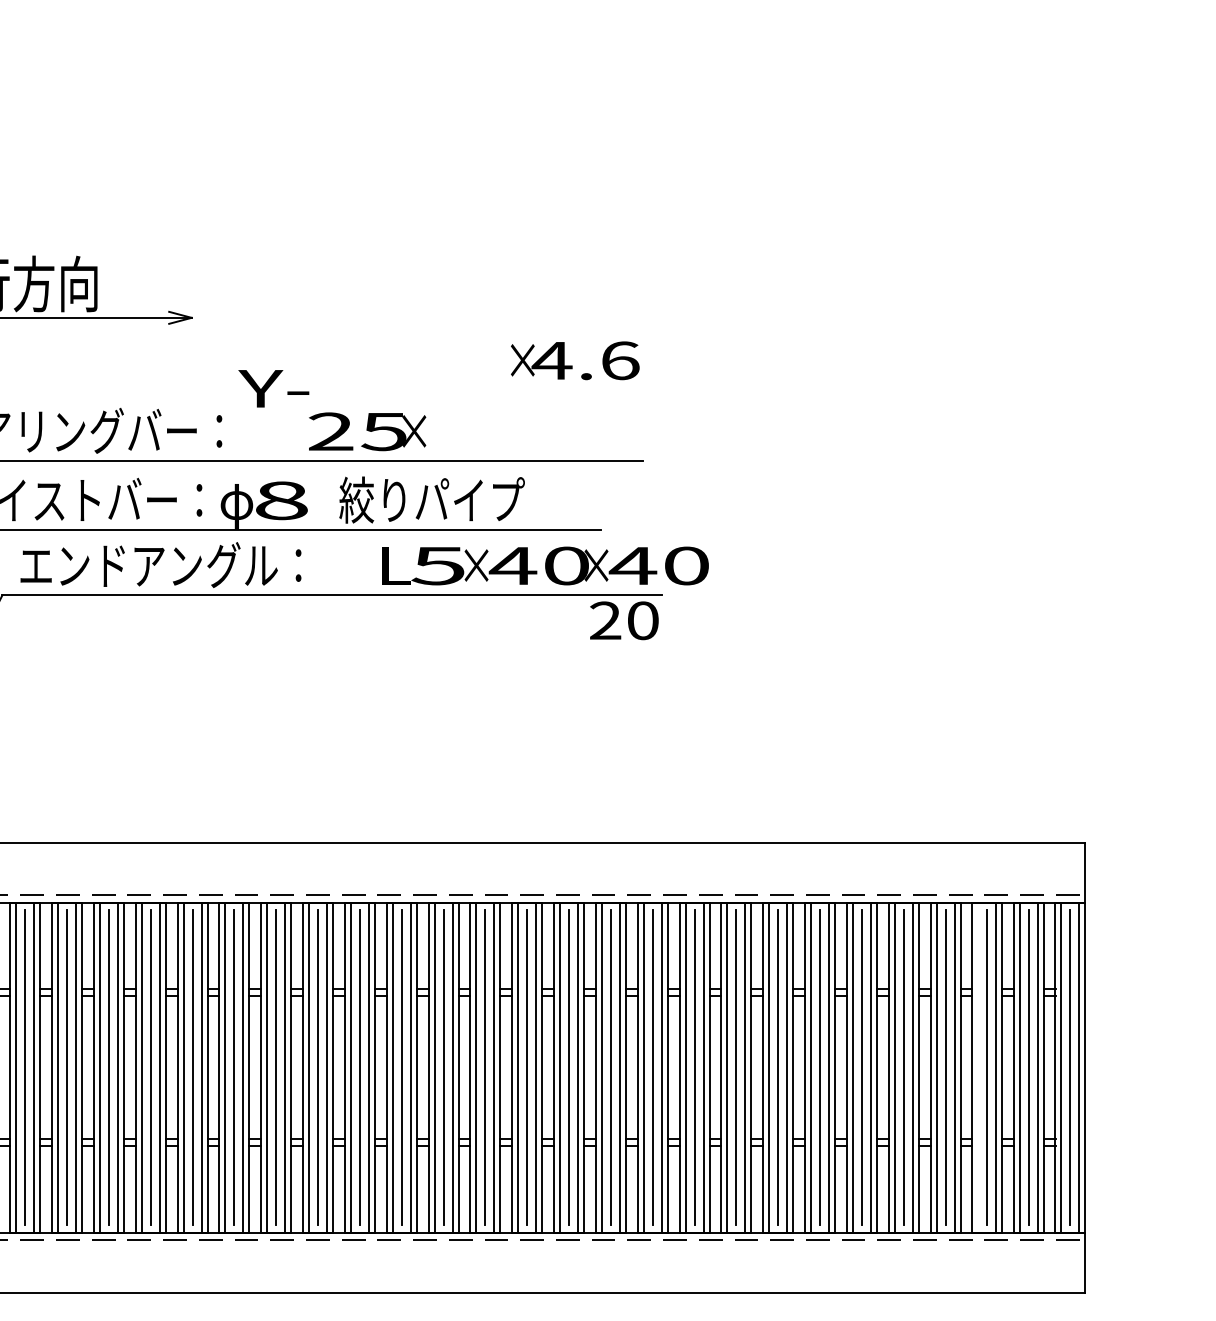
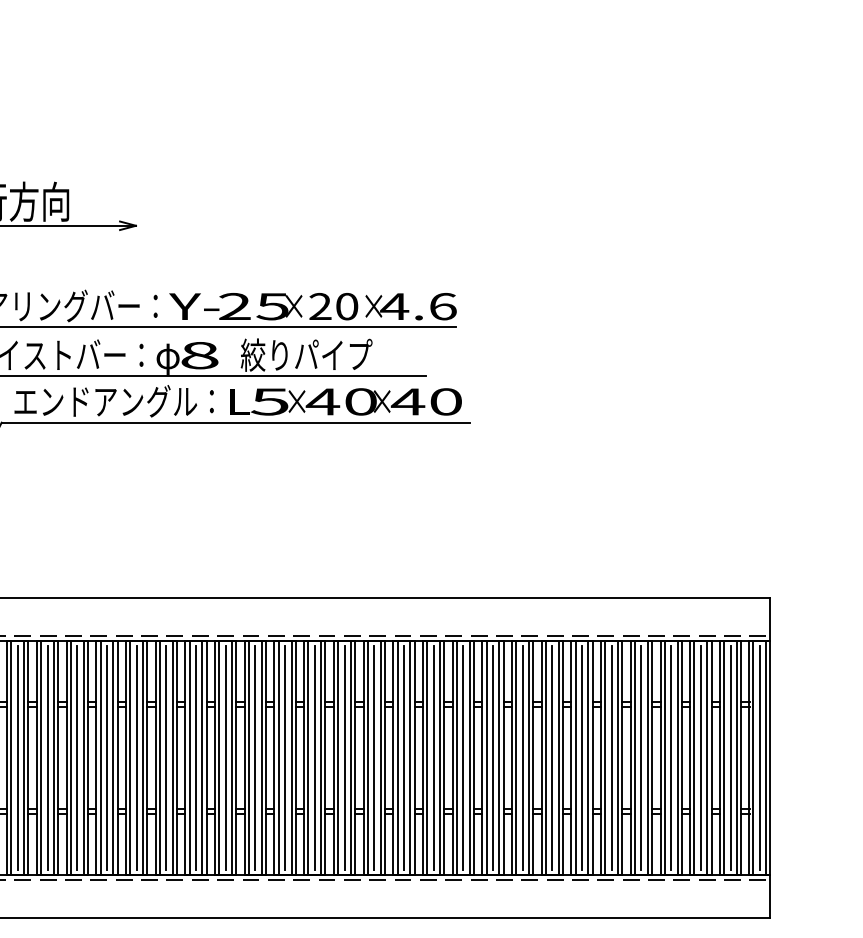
text: (575, 360) -> (411, 306), moved
text: (273, 388) -> (194, 306), moved
text: (545, 565) -> (345, 401), moved
text: (624, 620) -> (333, 306), moved
line: (978, 1067) -> (694, 757), added

